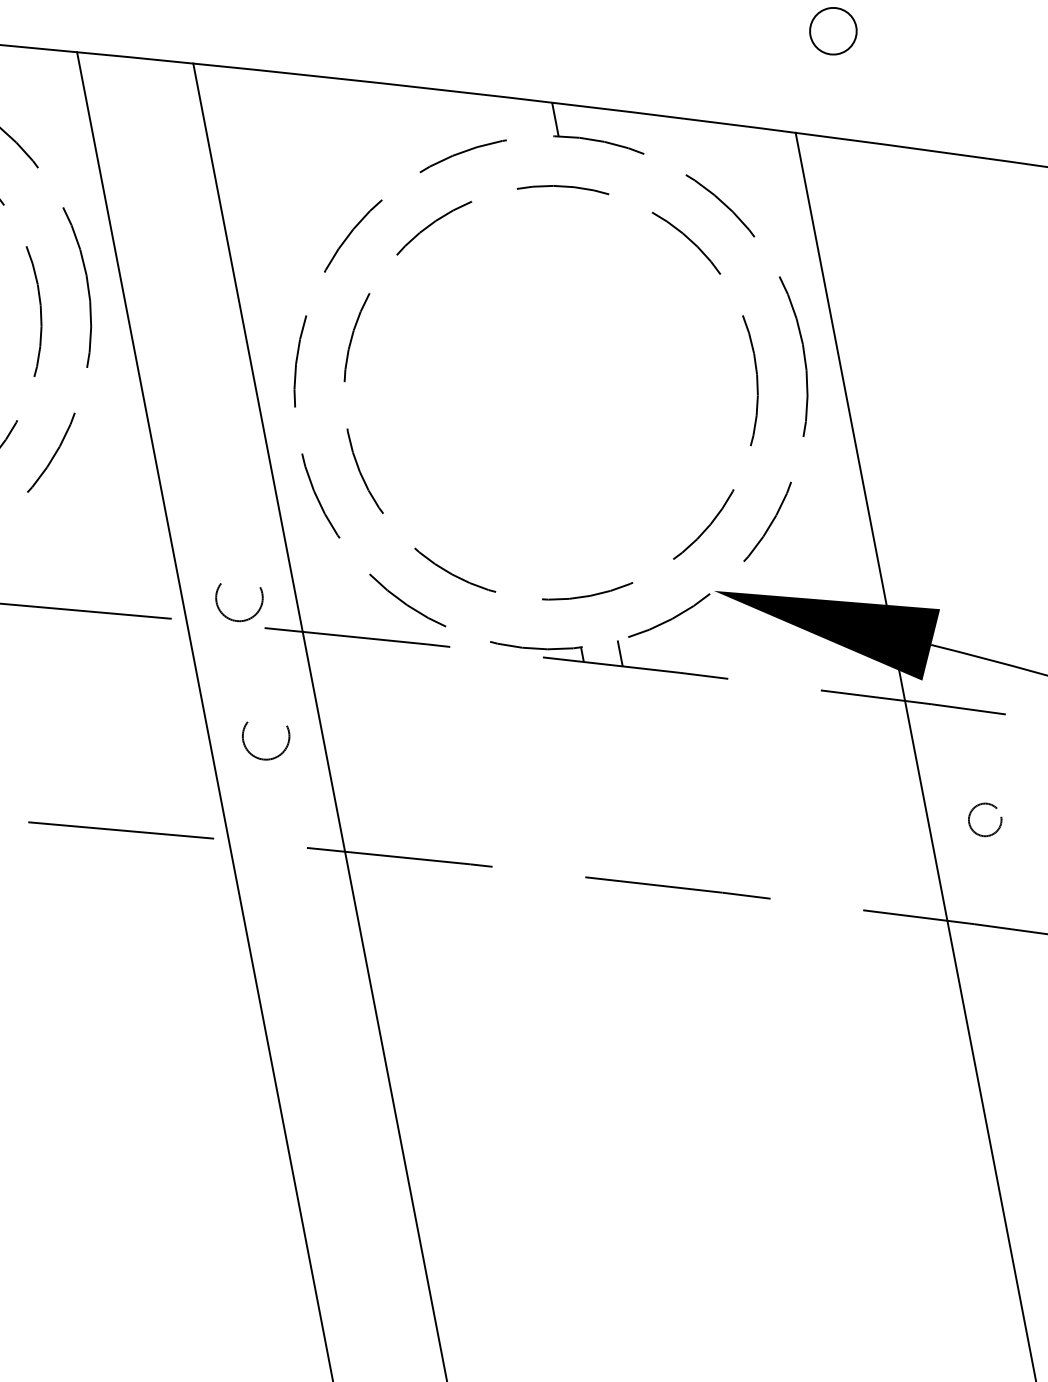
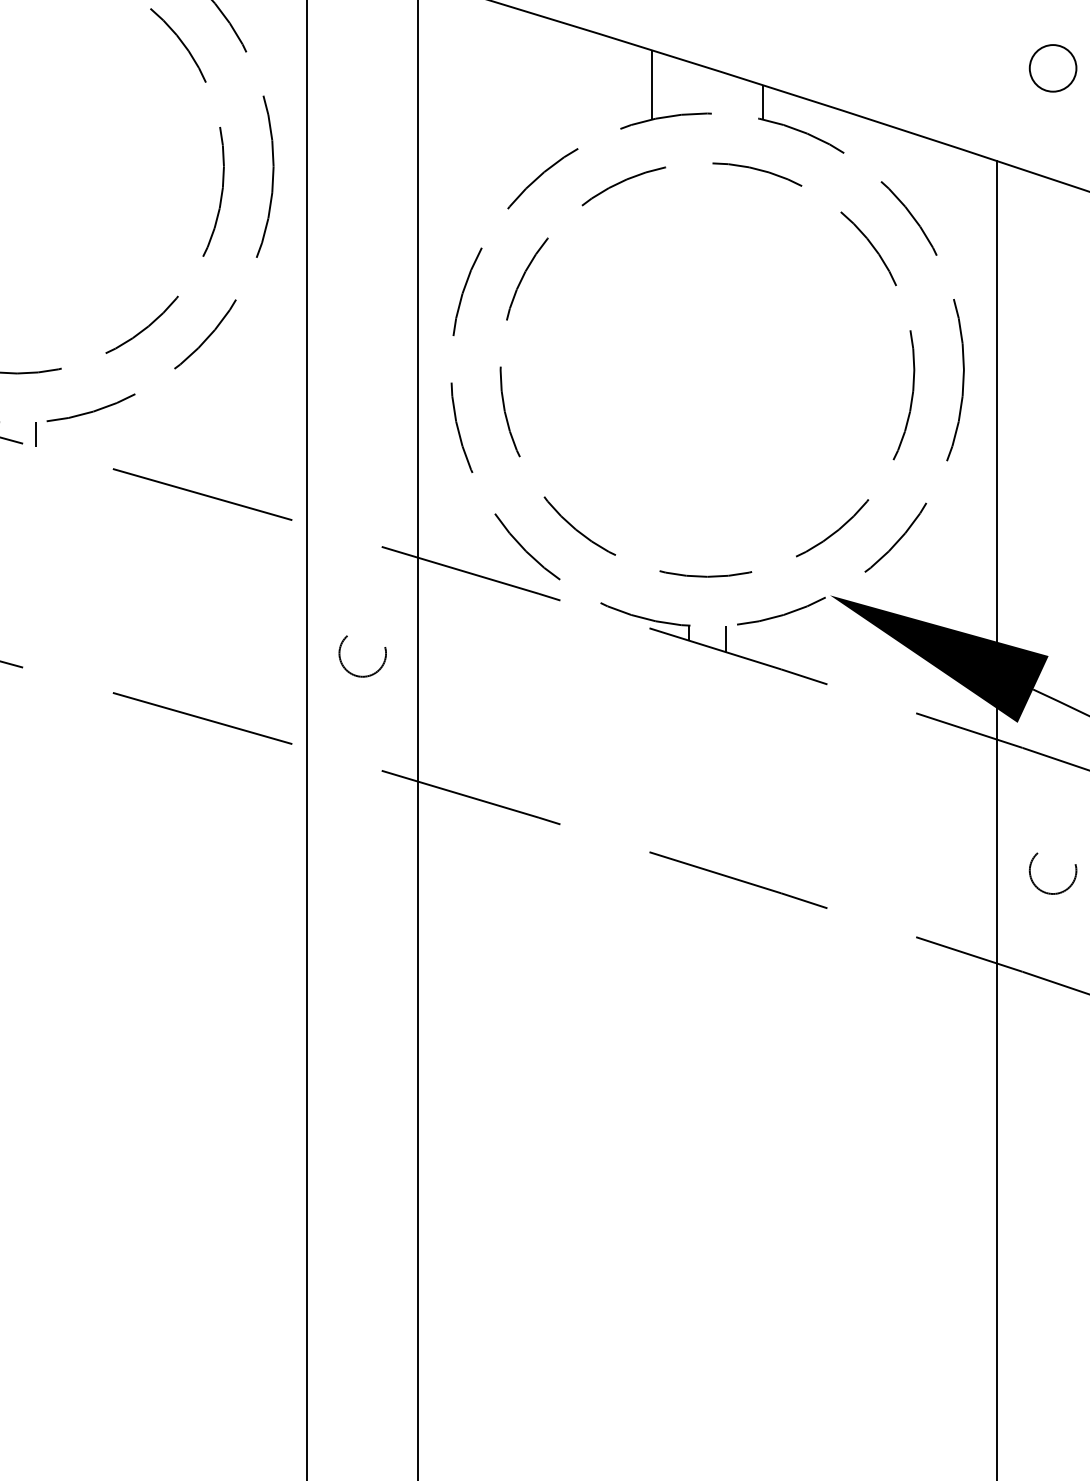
line: (442, 123) -> (651, 84), added
circle: (239, 600) -> (362, 515), removed
circle: (985, 821) -> (1052, 873), size x1.43

